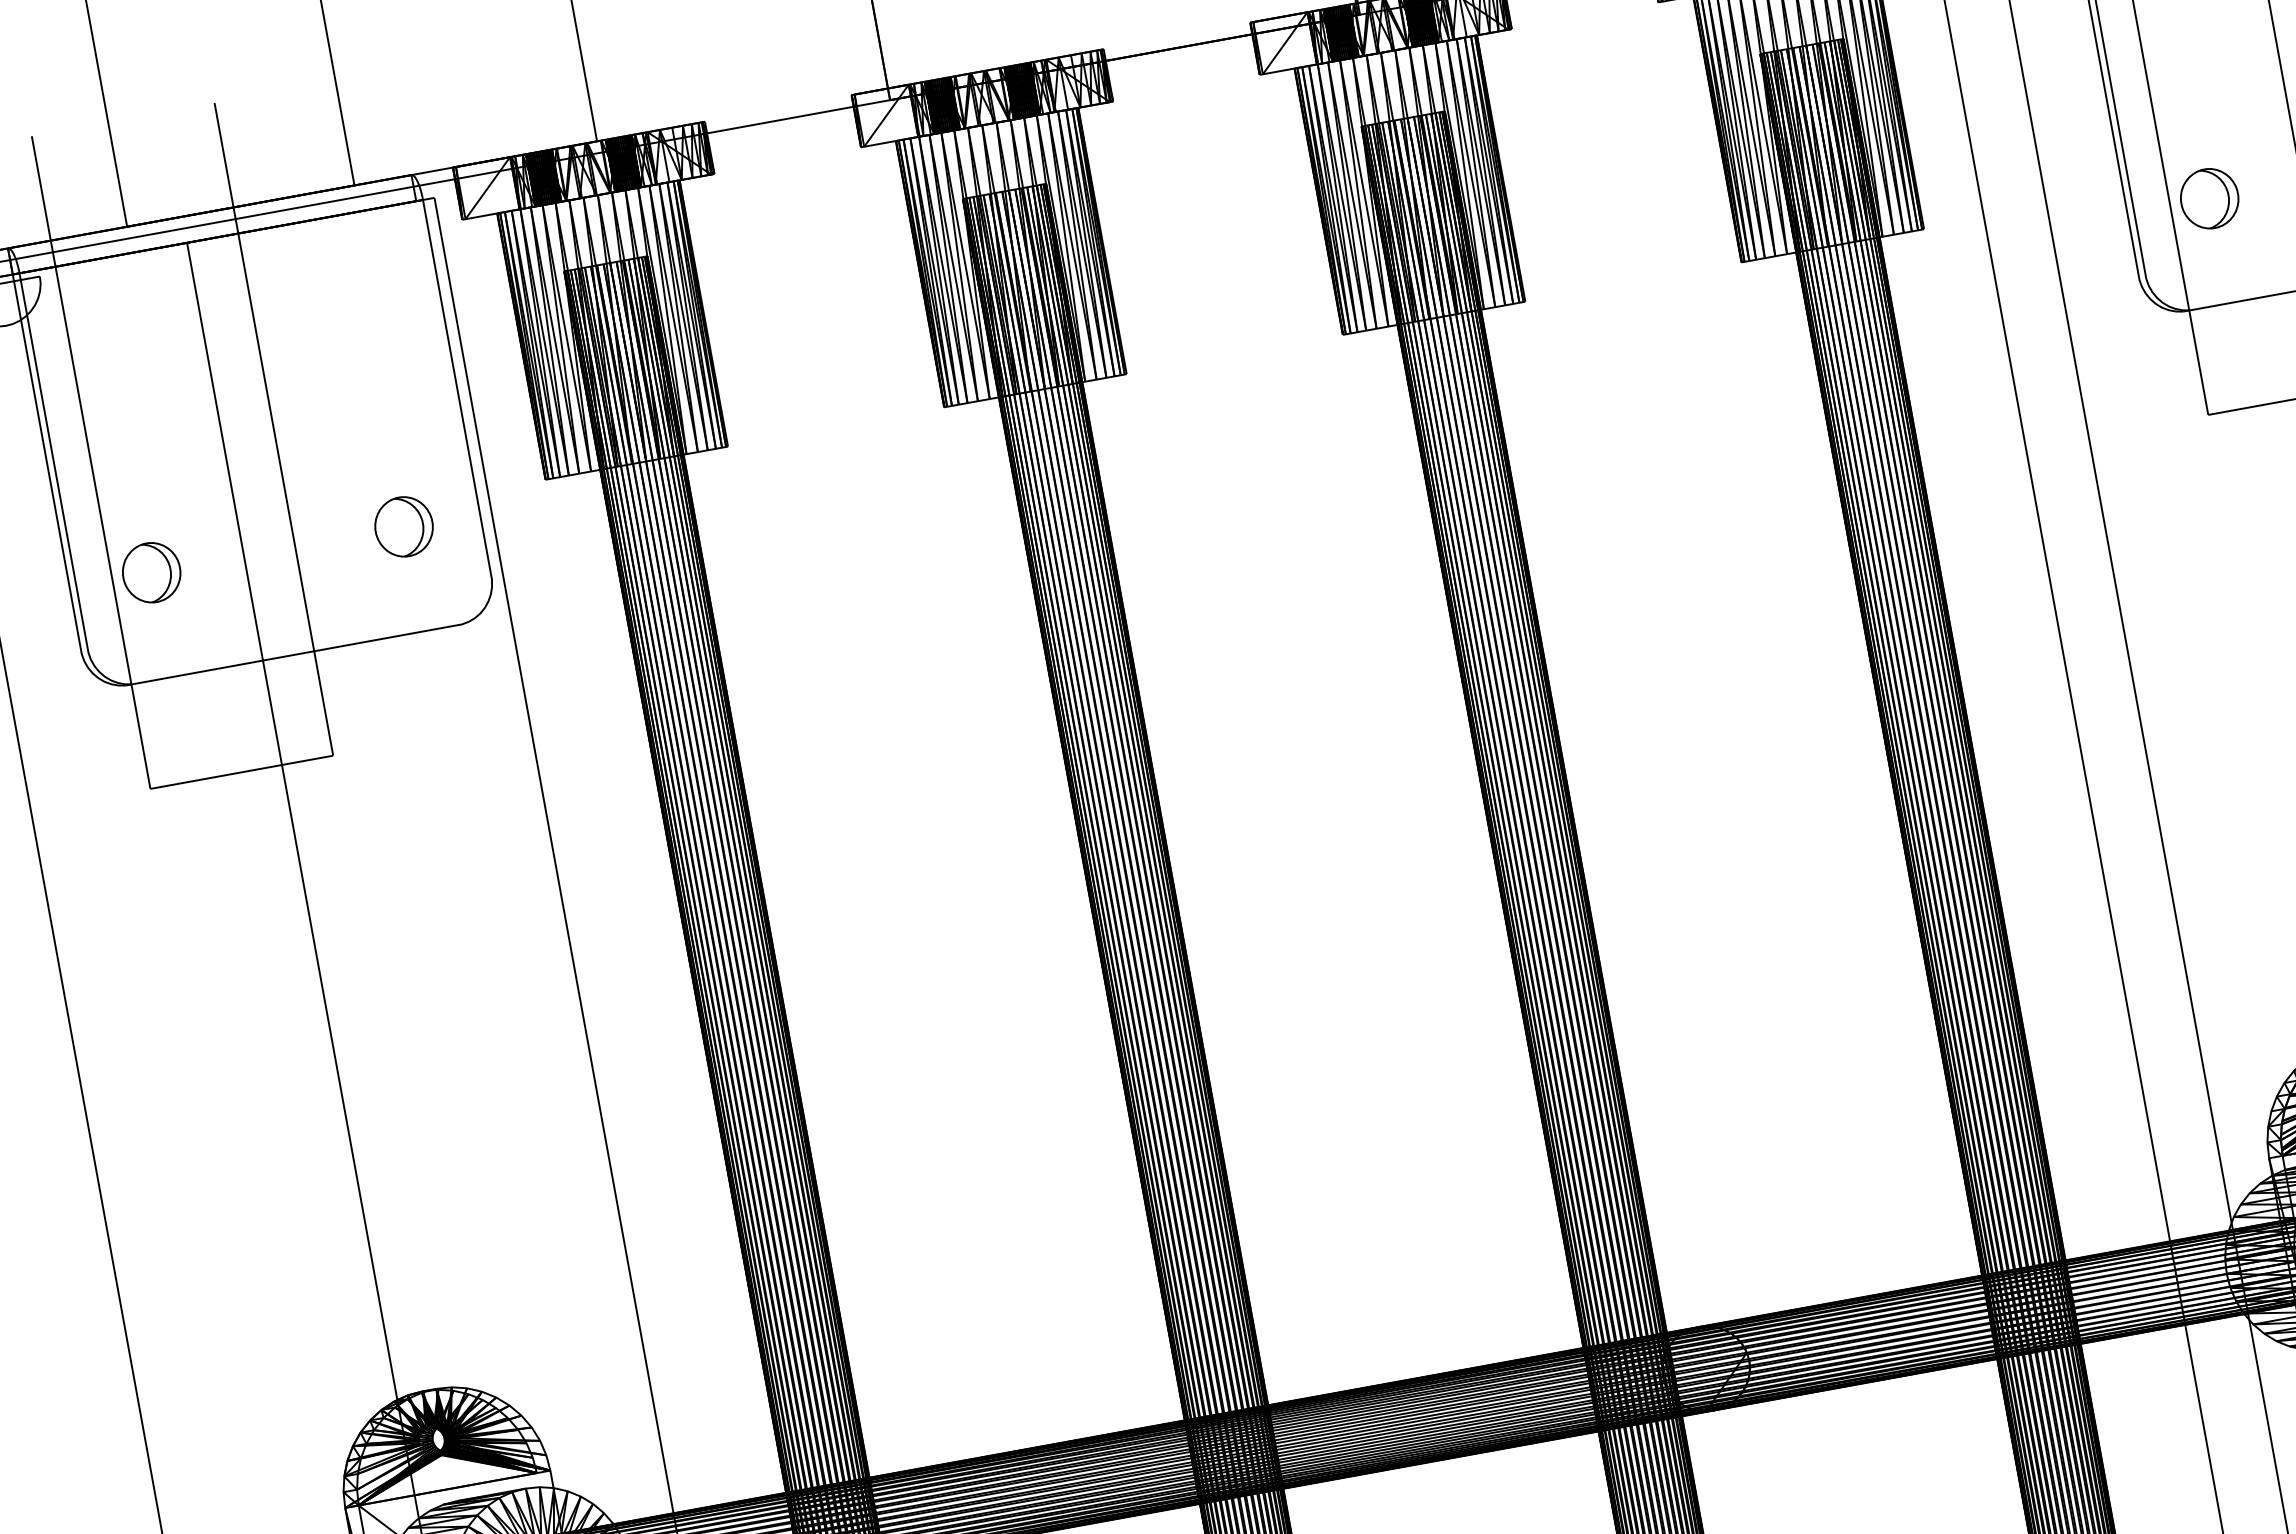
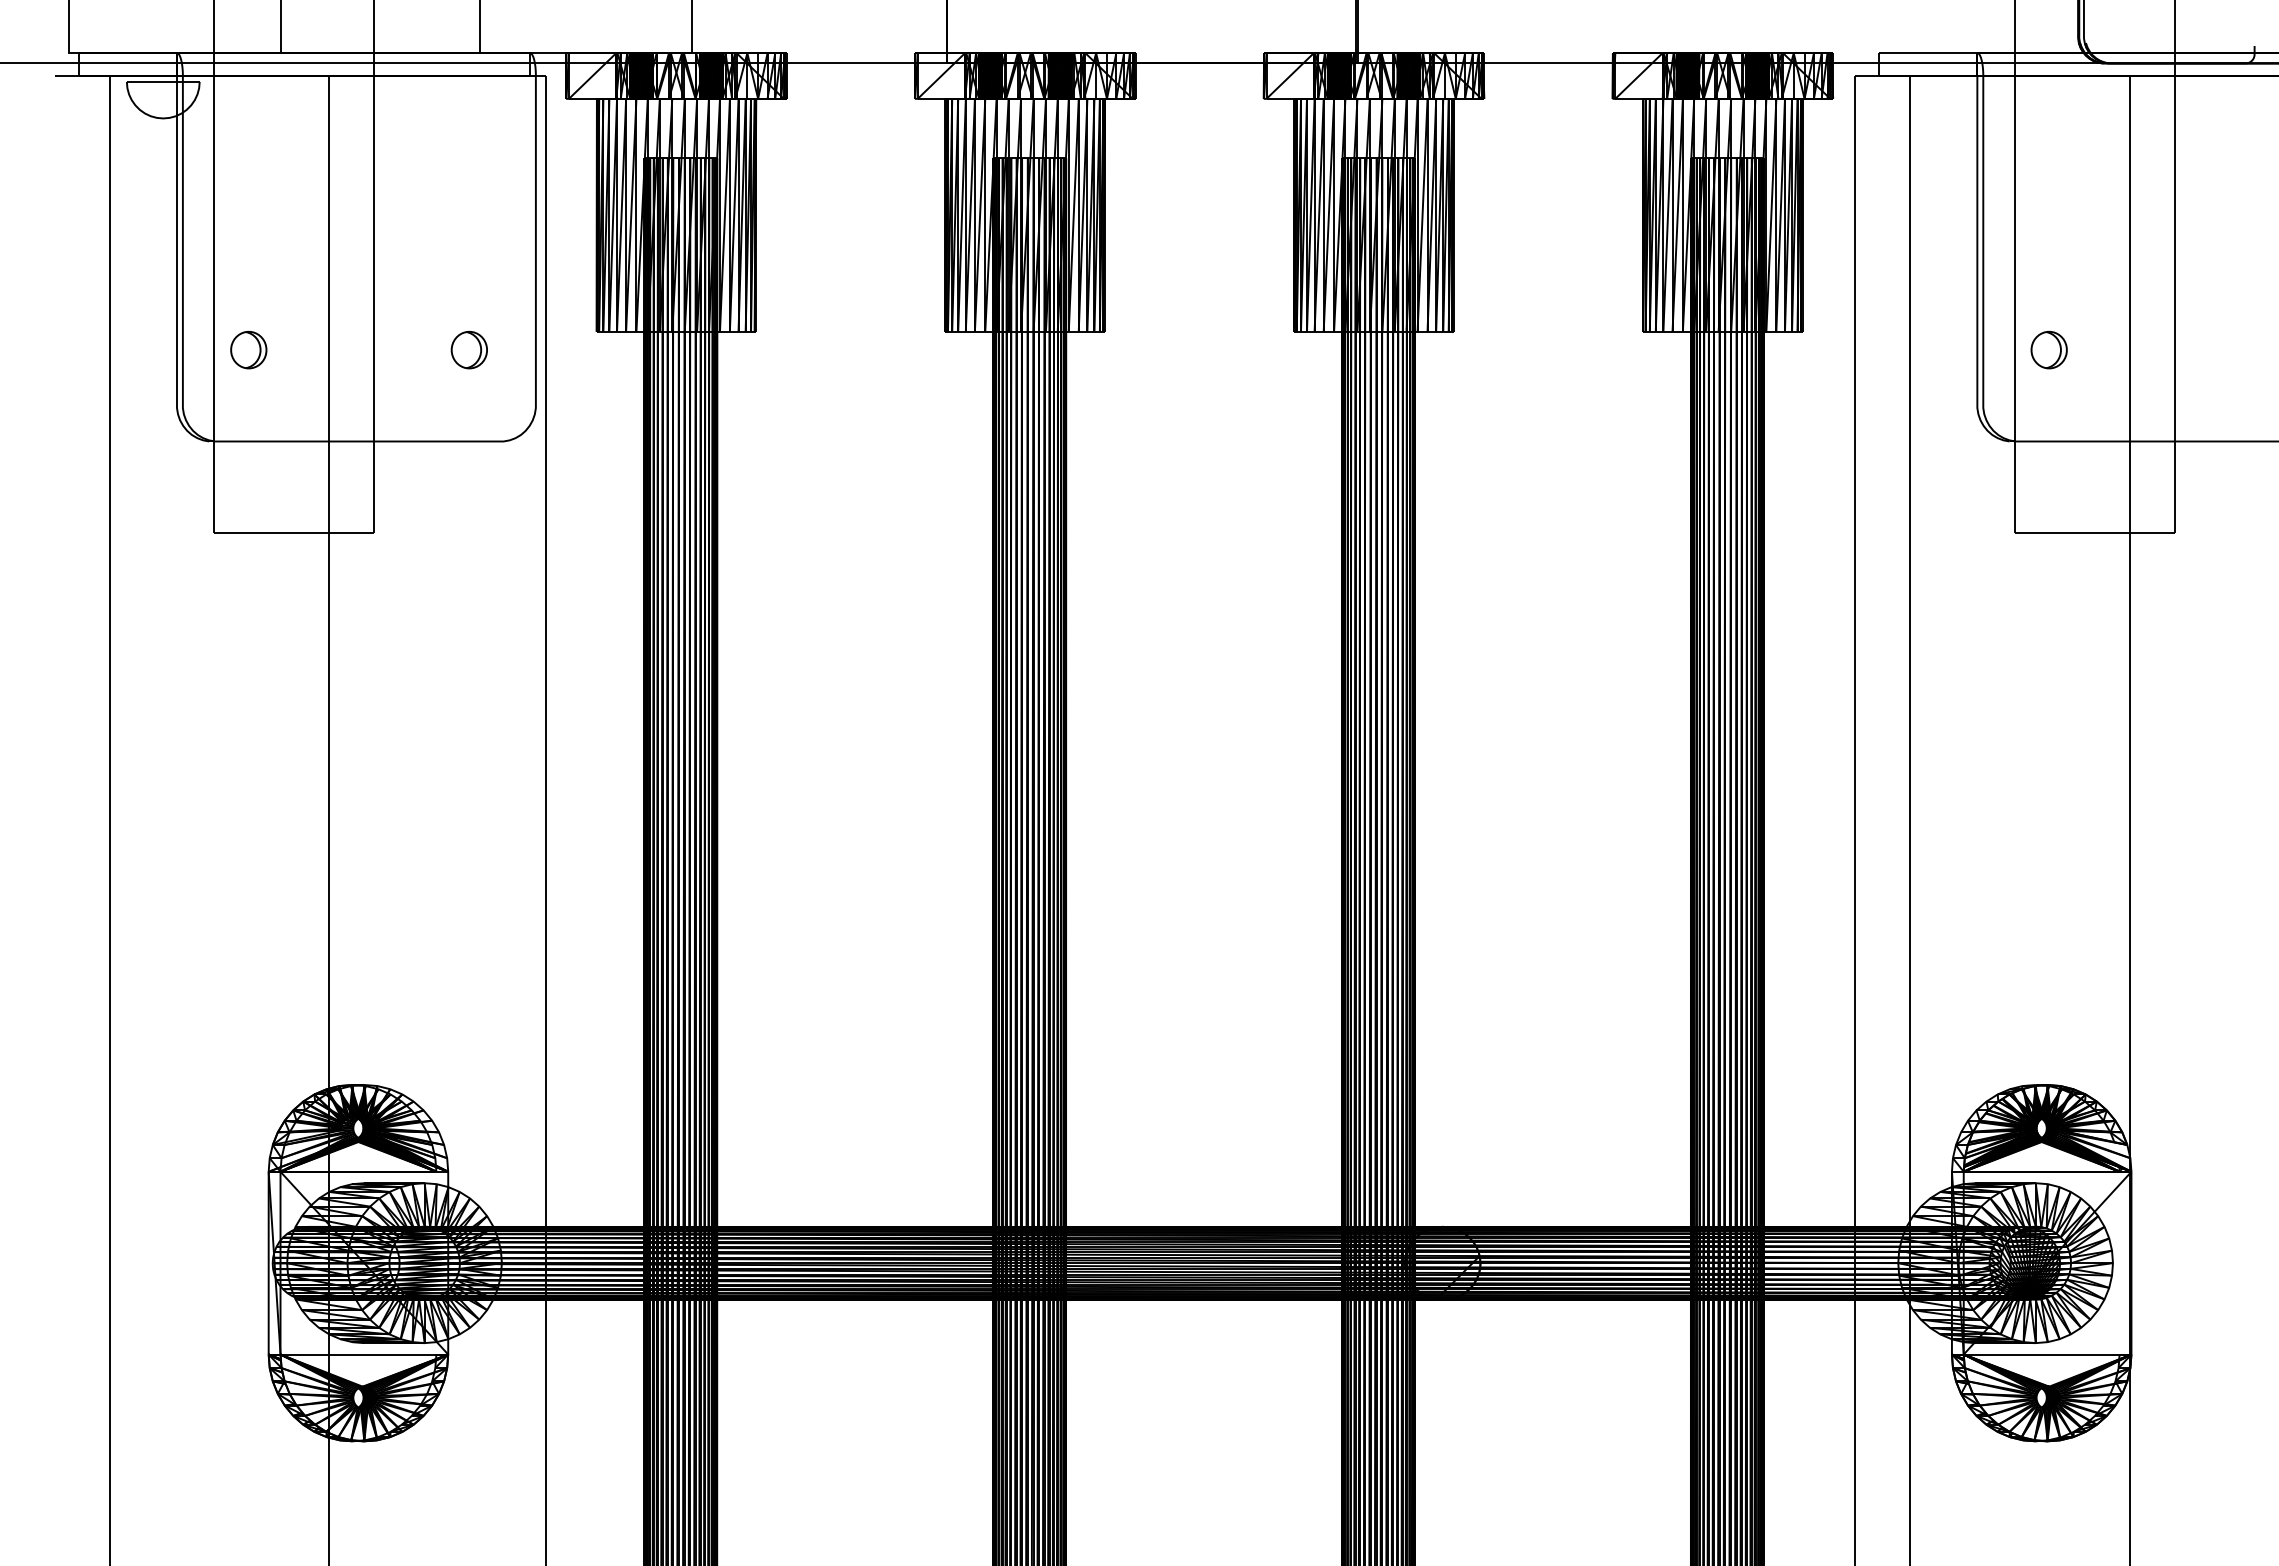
part: (2208, 199) -> (2048, 350), size x0.71
part: (402, 527) -> (468, 350), size x0.71
part: (151, 573) -> (248, 350), size x0.71

